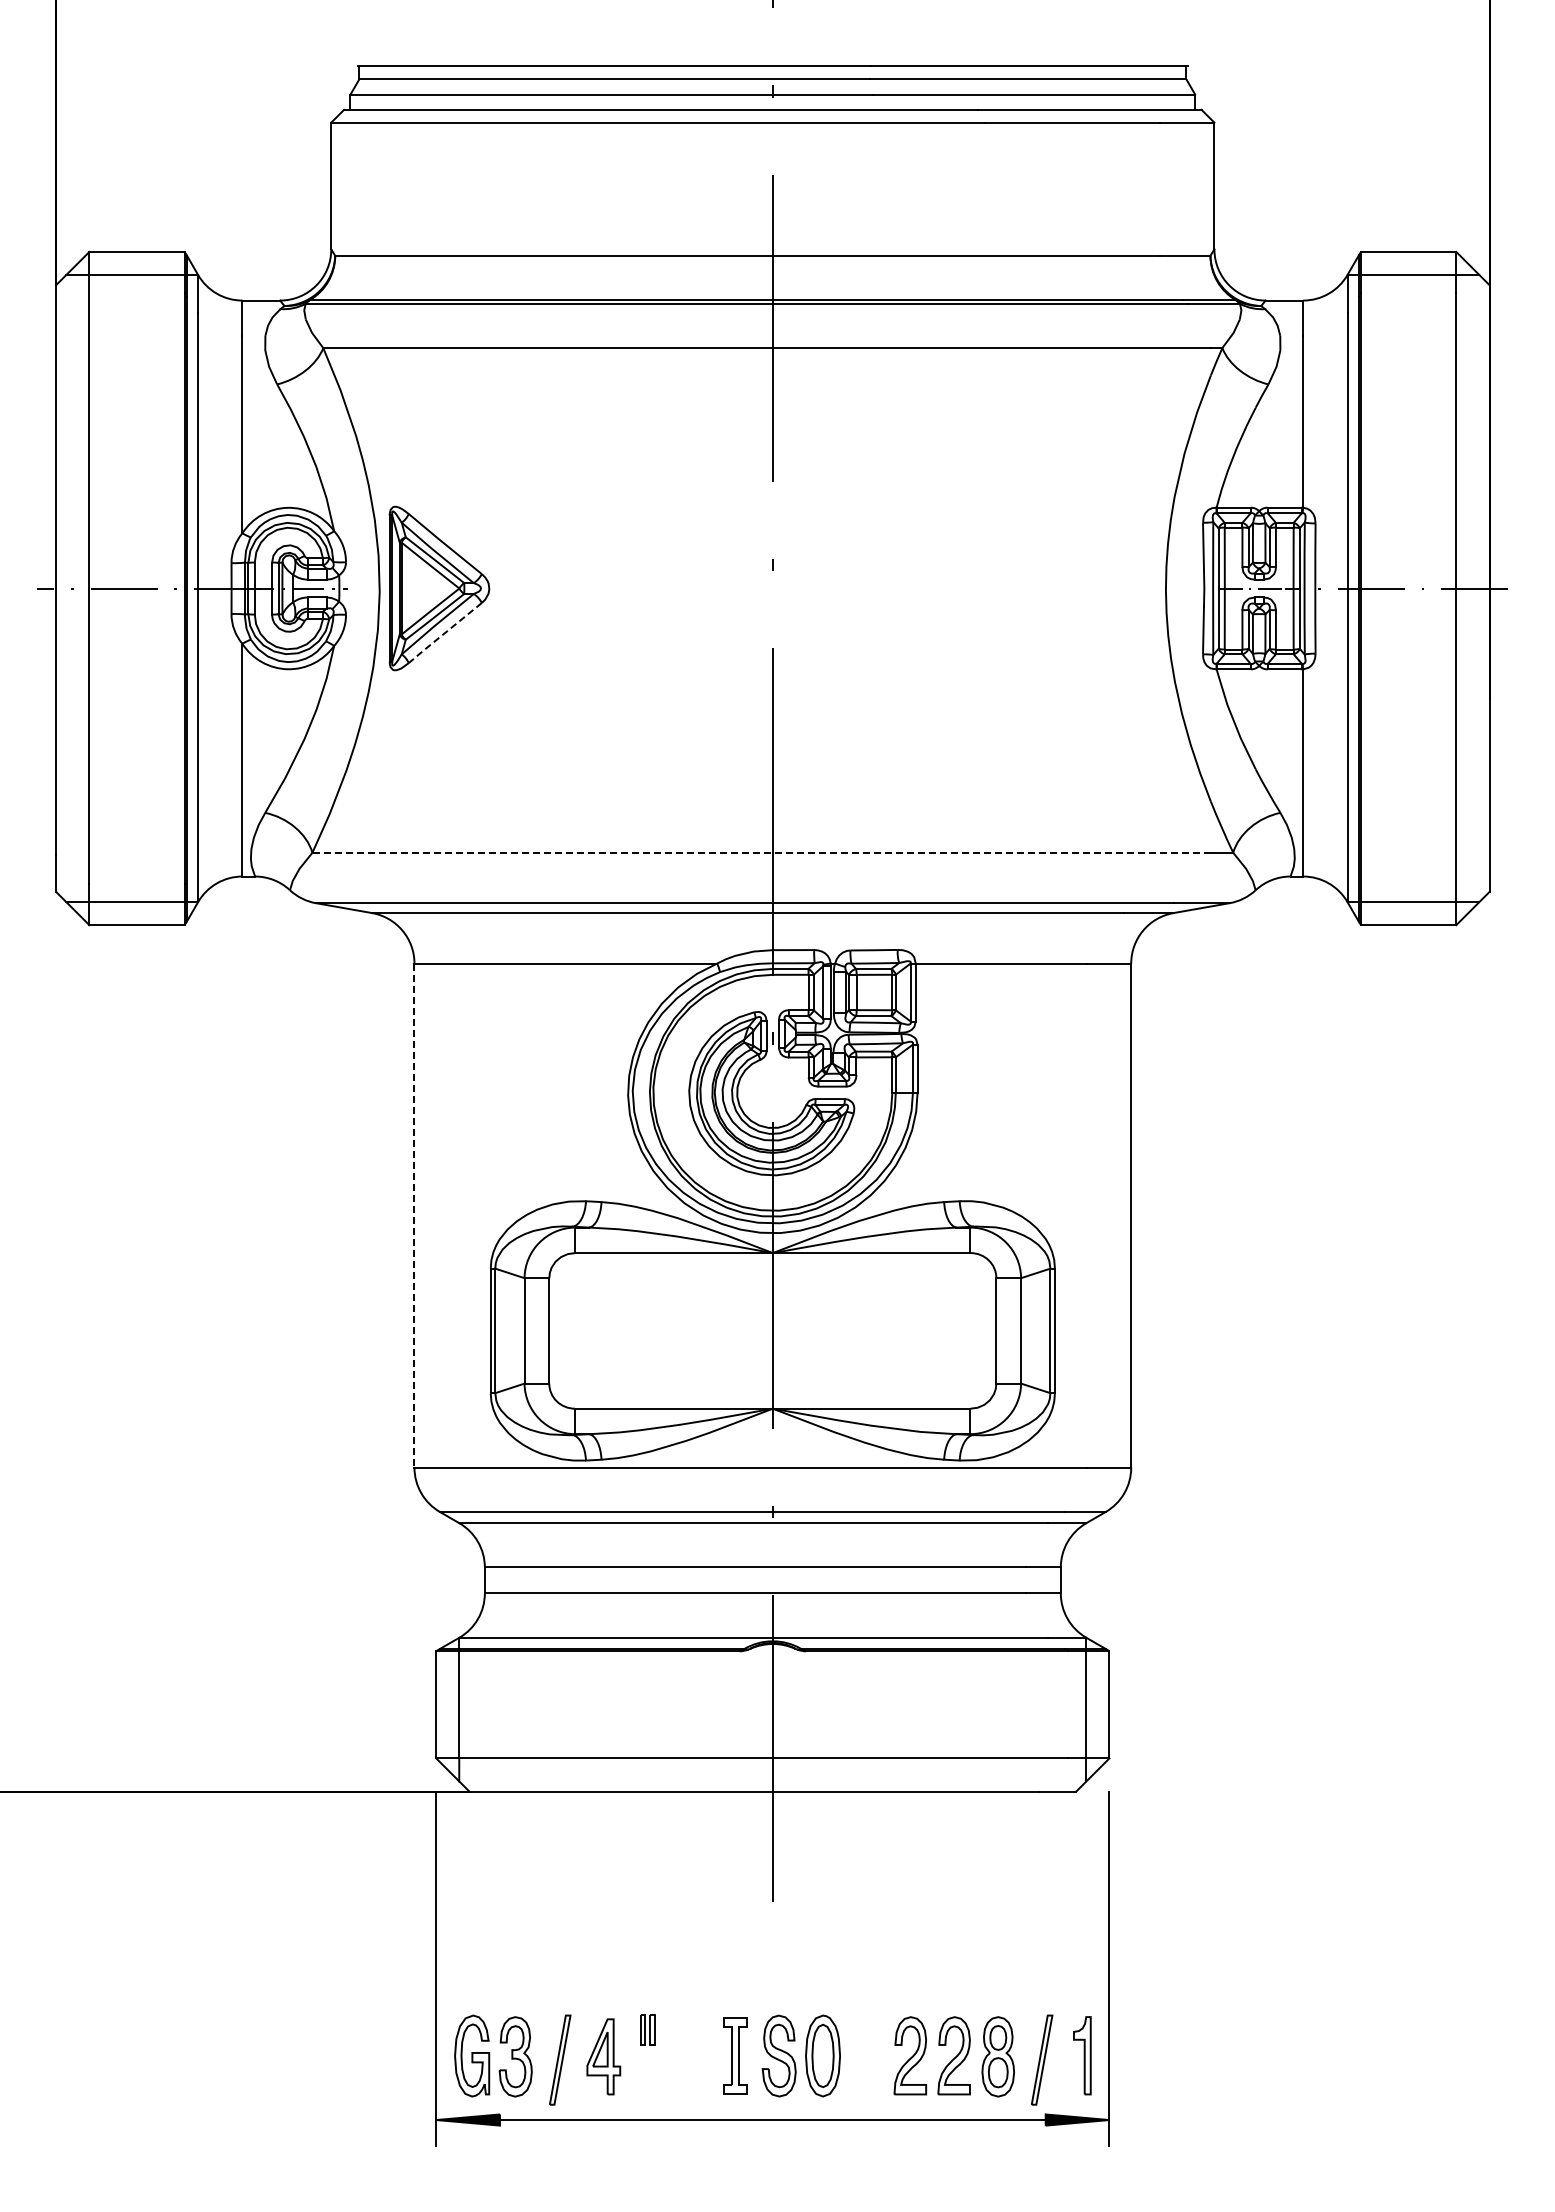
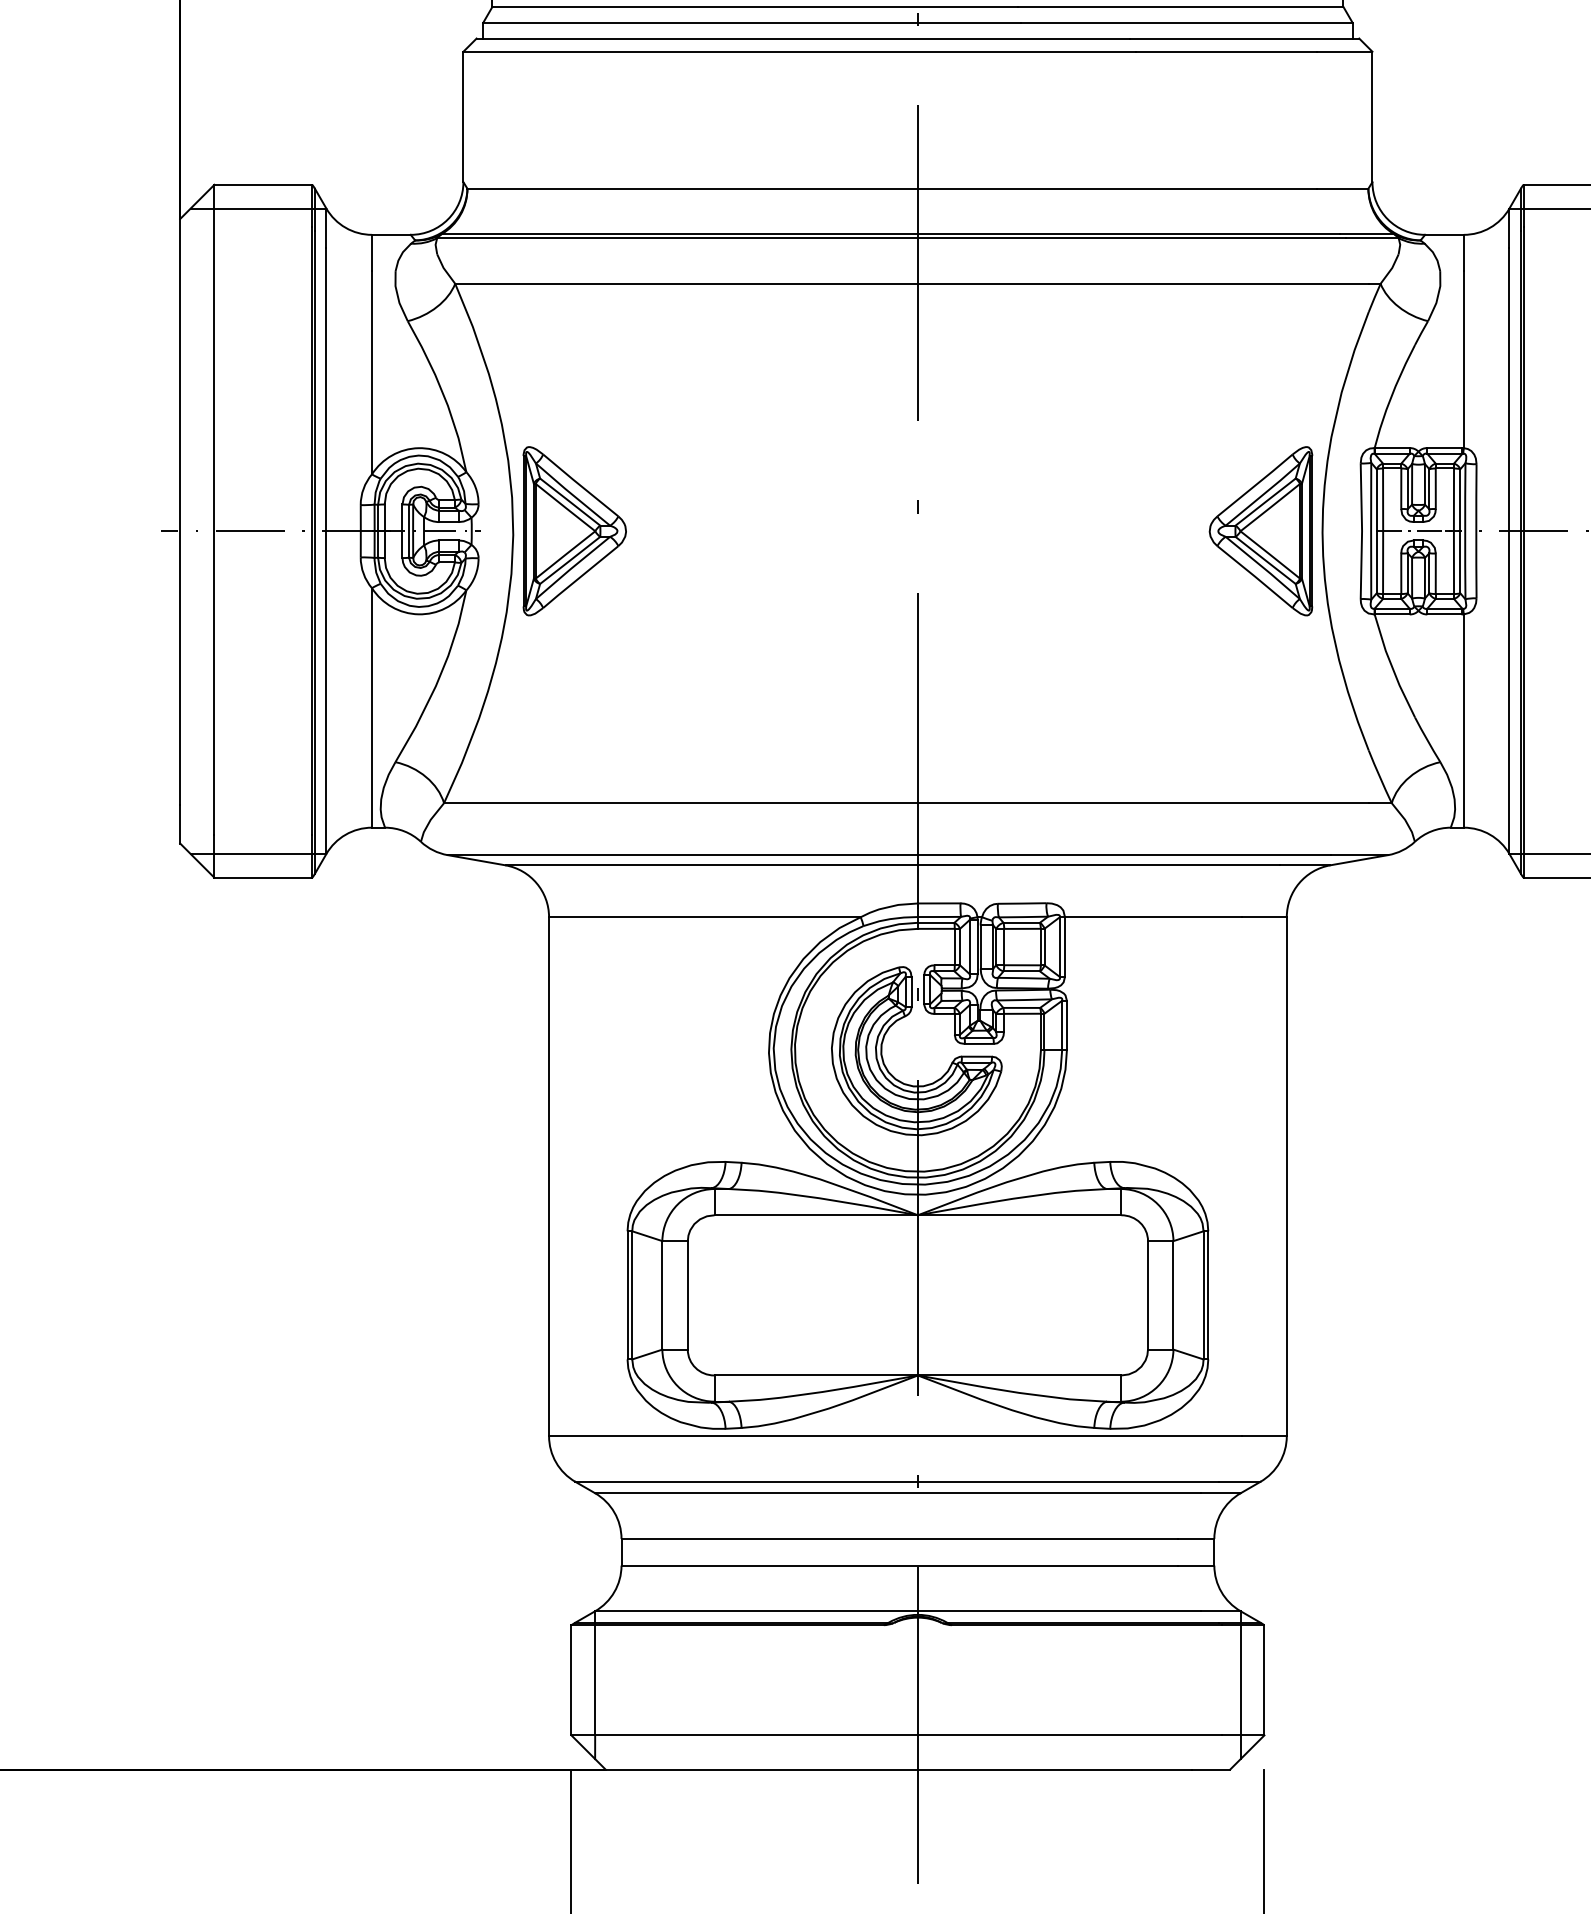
part: (1105, 588) -> (1260, 531), added
line: (444, 633) -> (579, 577), dashed -> solid
line: (761, 852) -> (906, 802), dashed -> solid
line: (414, 1216) -> (549, 1177), dashed -> solid

